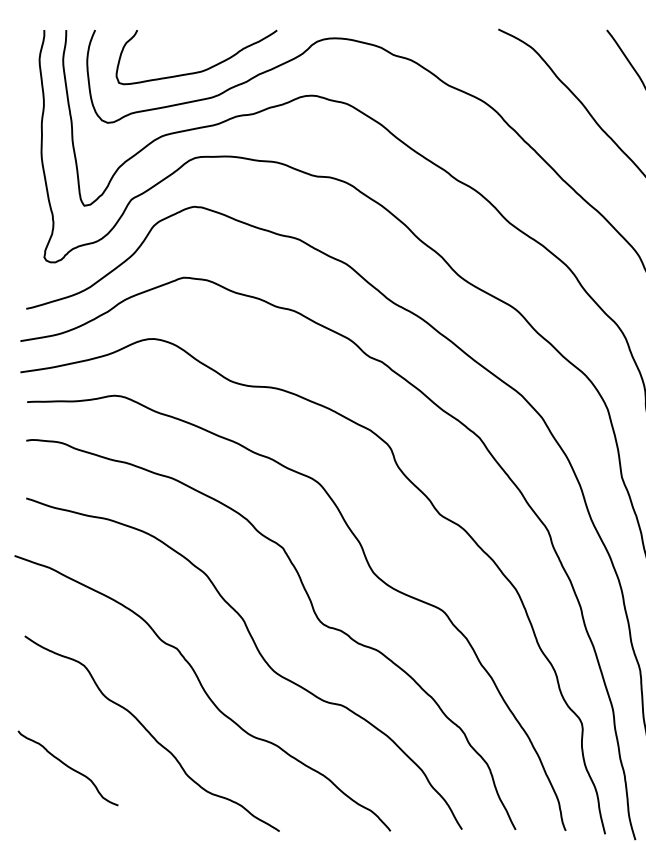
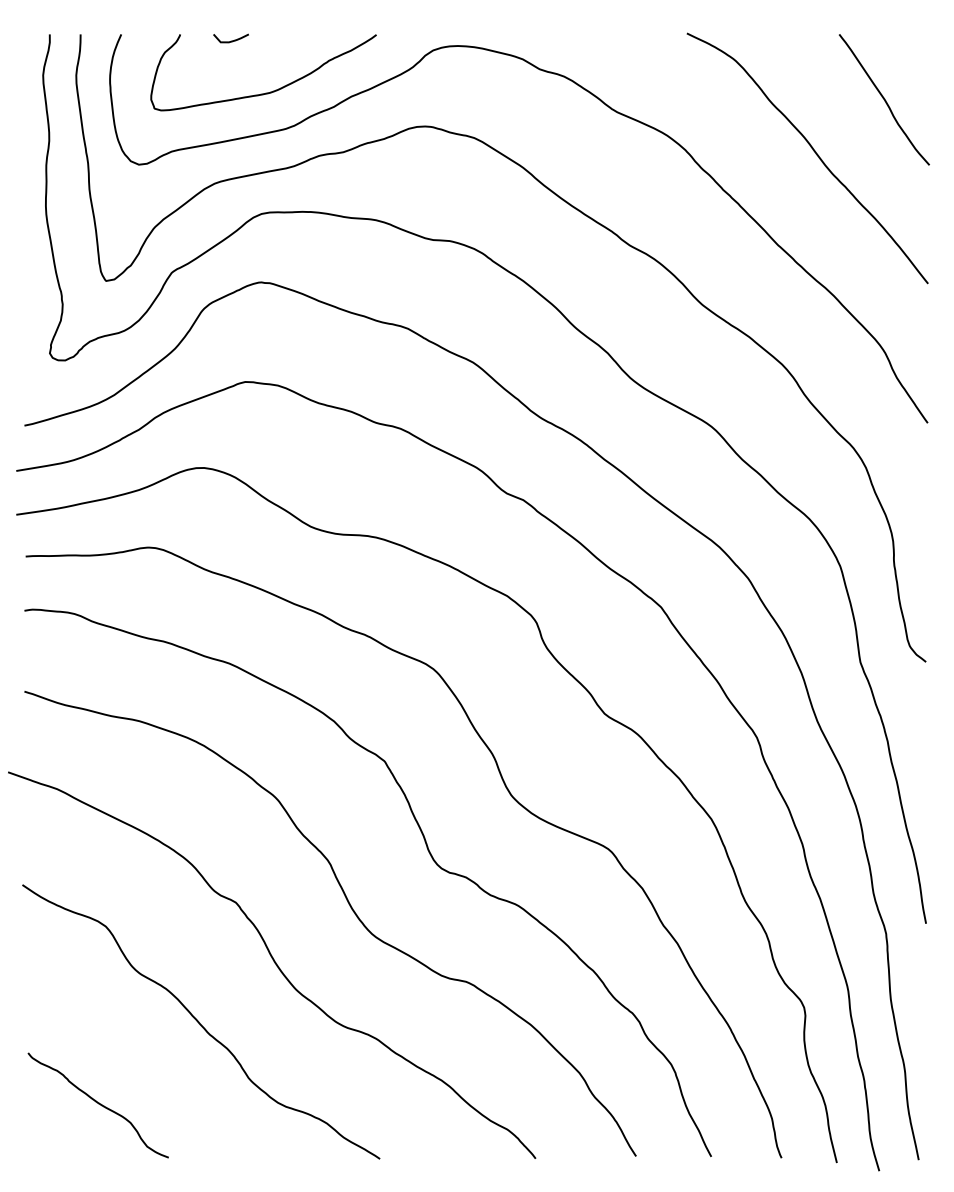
curve: (173, 34) -> (231, 40), added
curve: (68, 767) -> (98, 1104), moved

